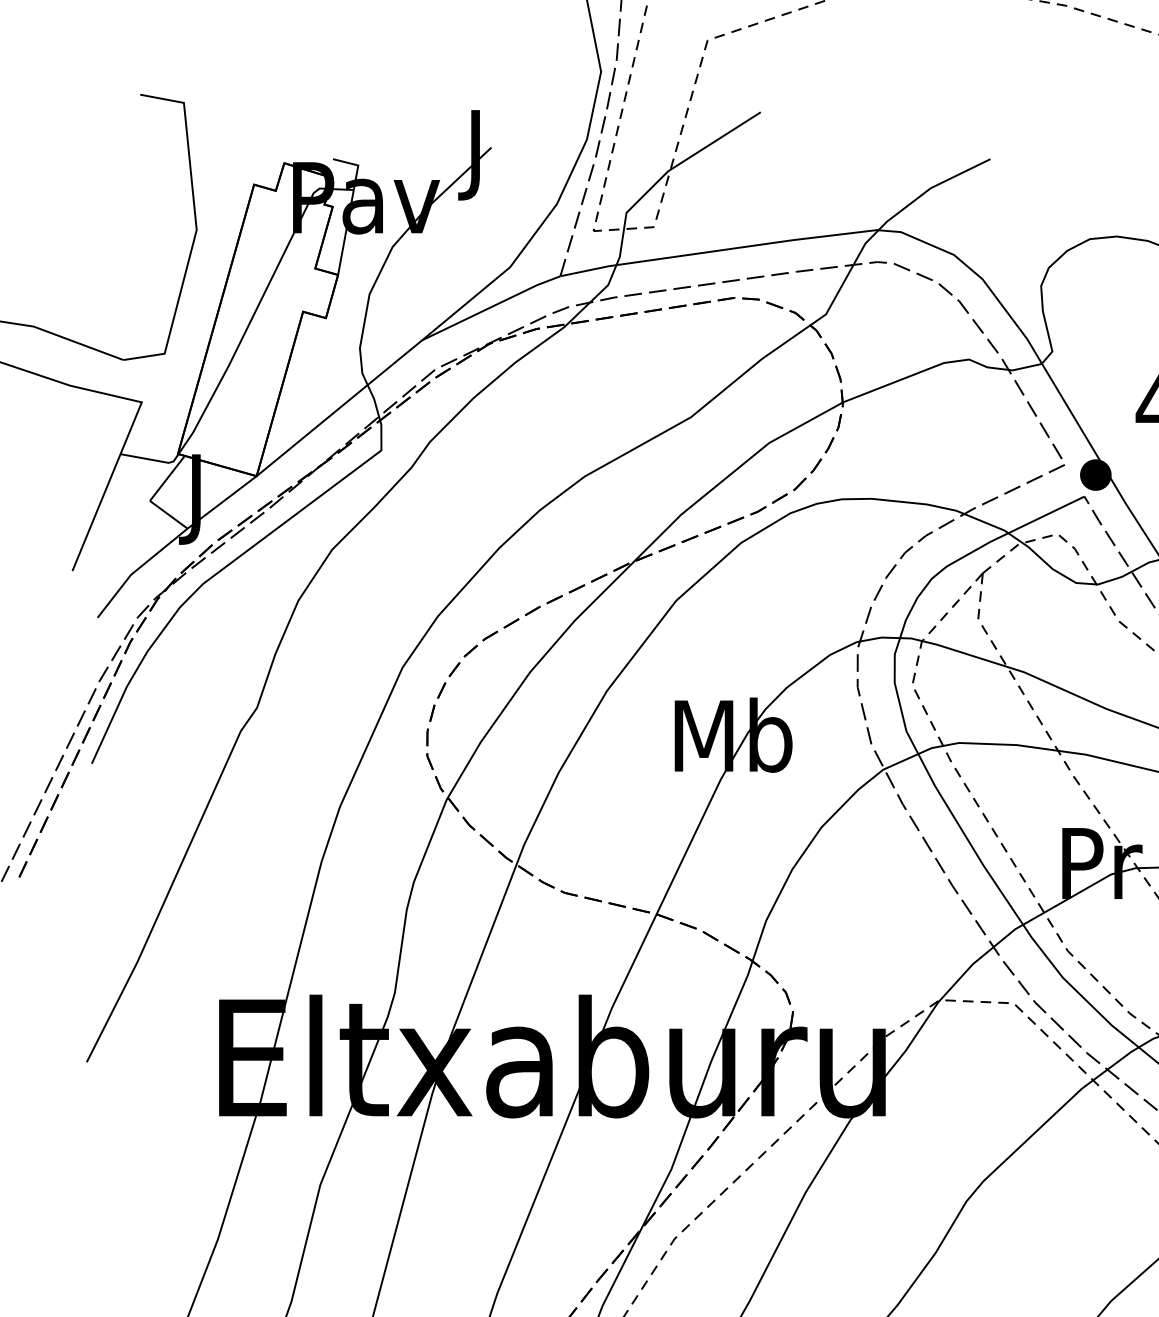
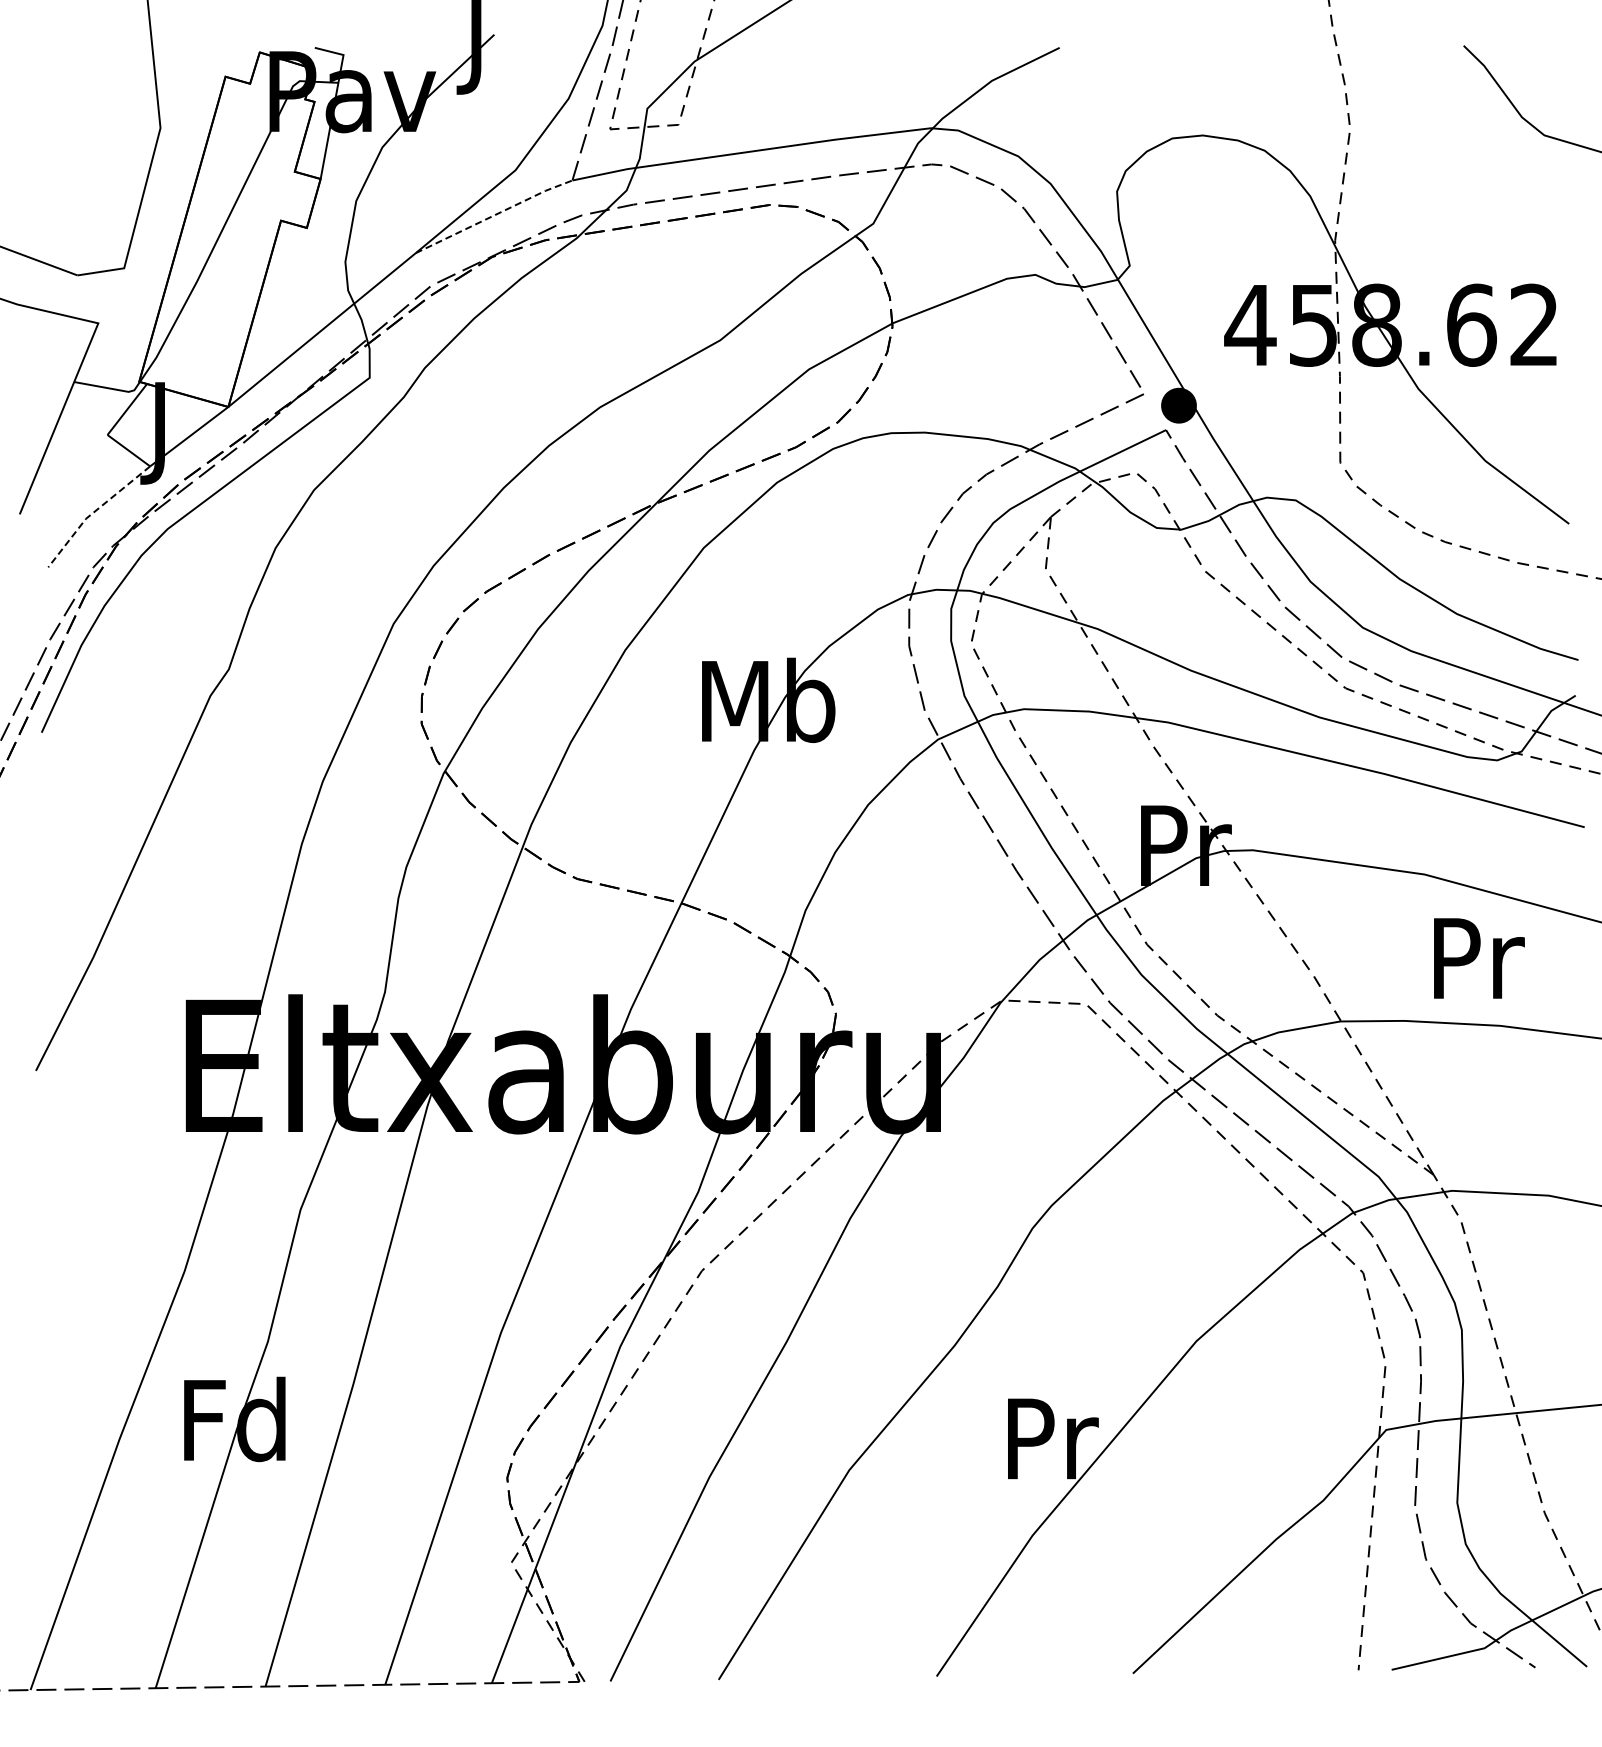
line: (491, 307) -> (494, 215), solid -> dashed
line: (137, 569) -> (93, 512), solid -> dashed

